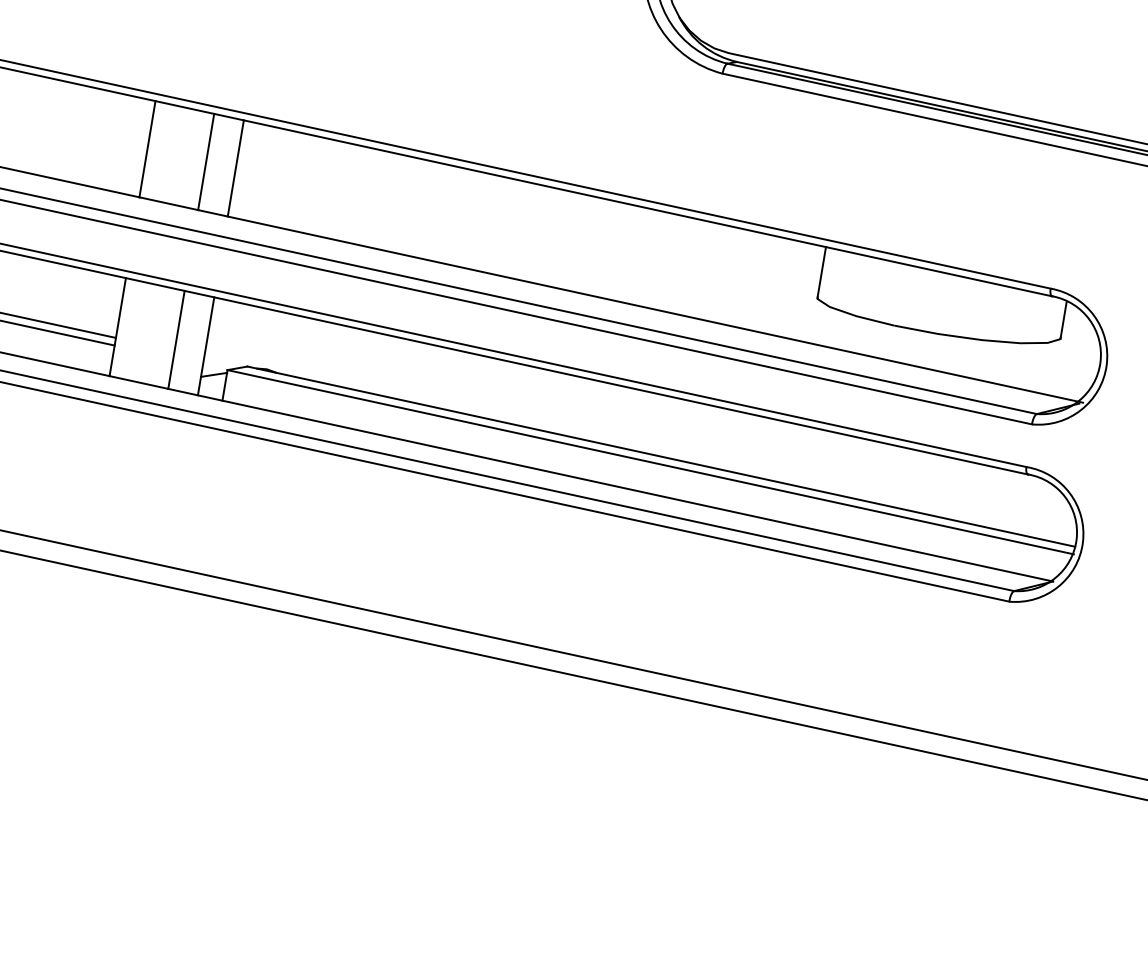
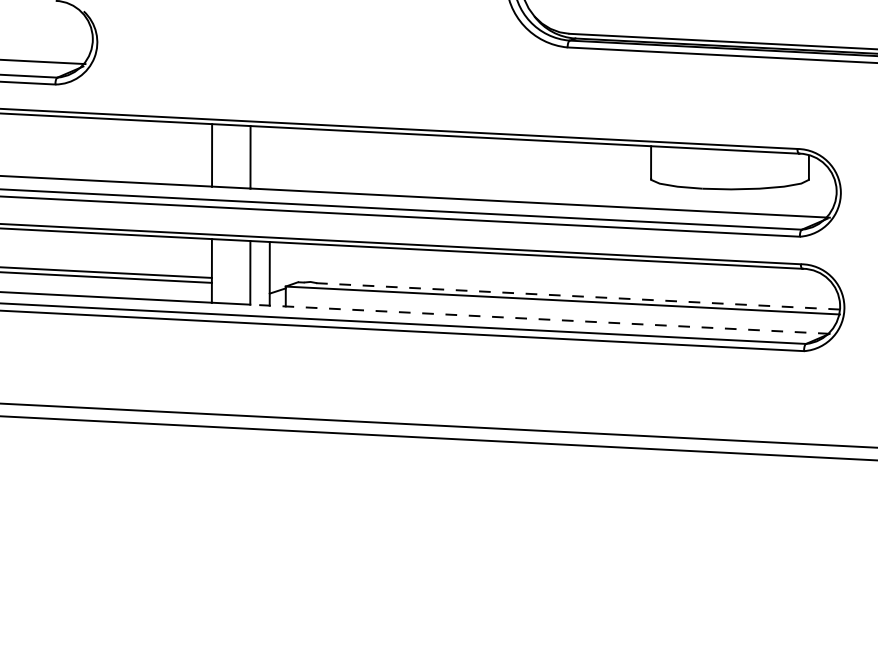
line: (235, 168) -> (269, 158), removed
line: (660, 455) -> (568, 295), solid -> dashed
line: (609, 485) -> (539, 319), solid -> dashed

